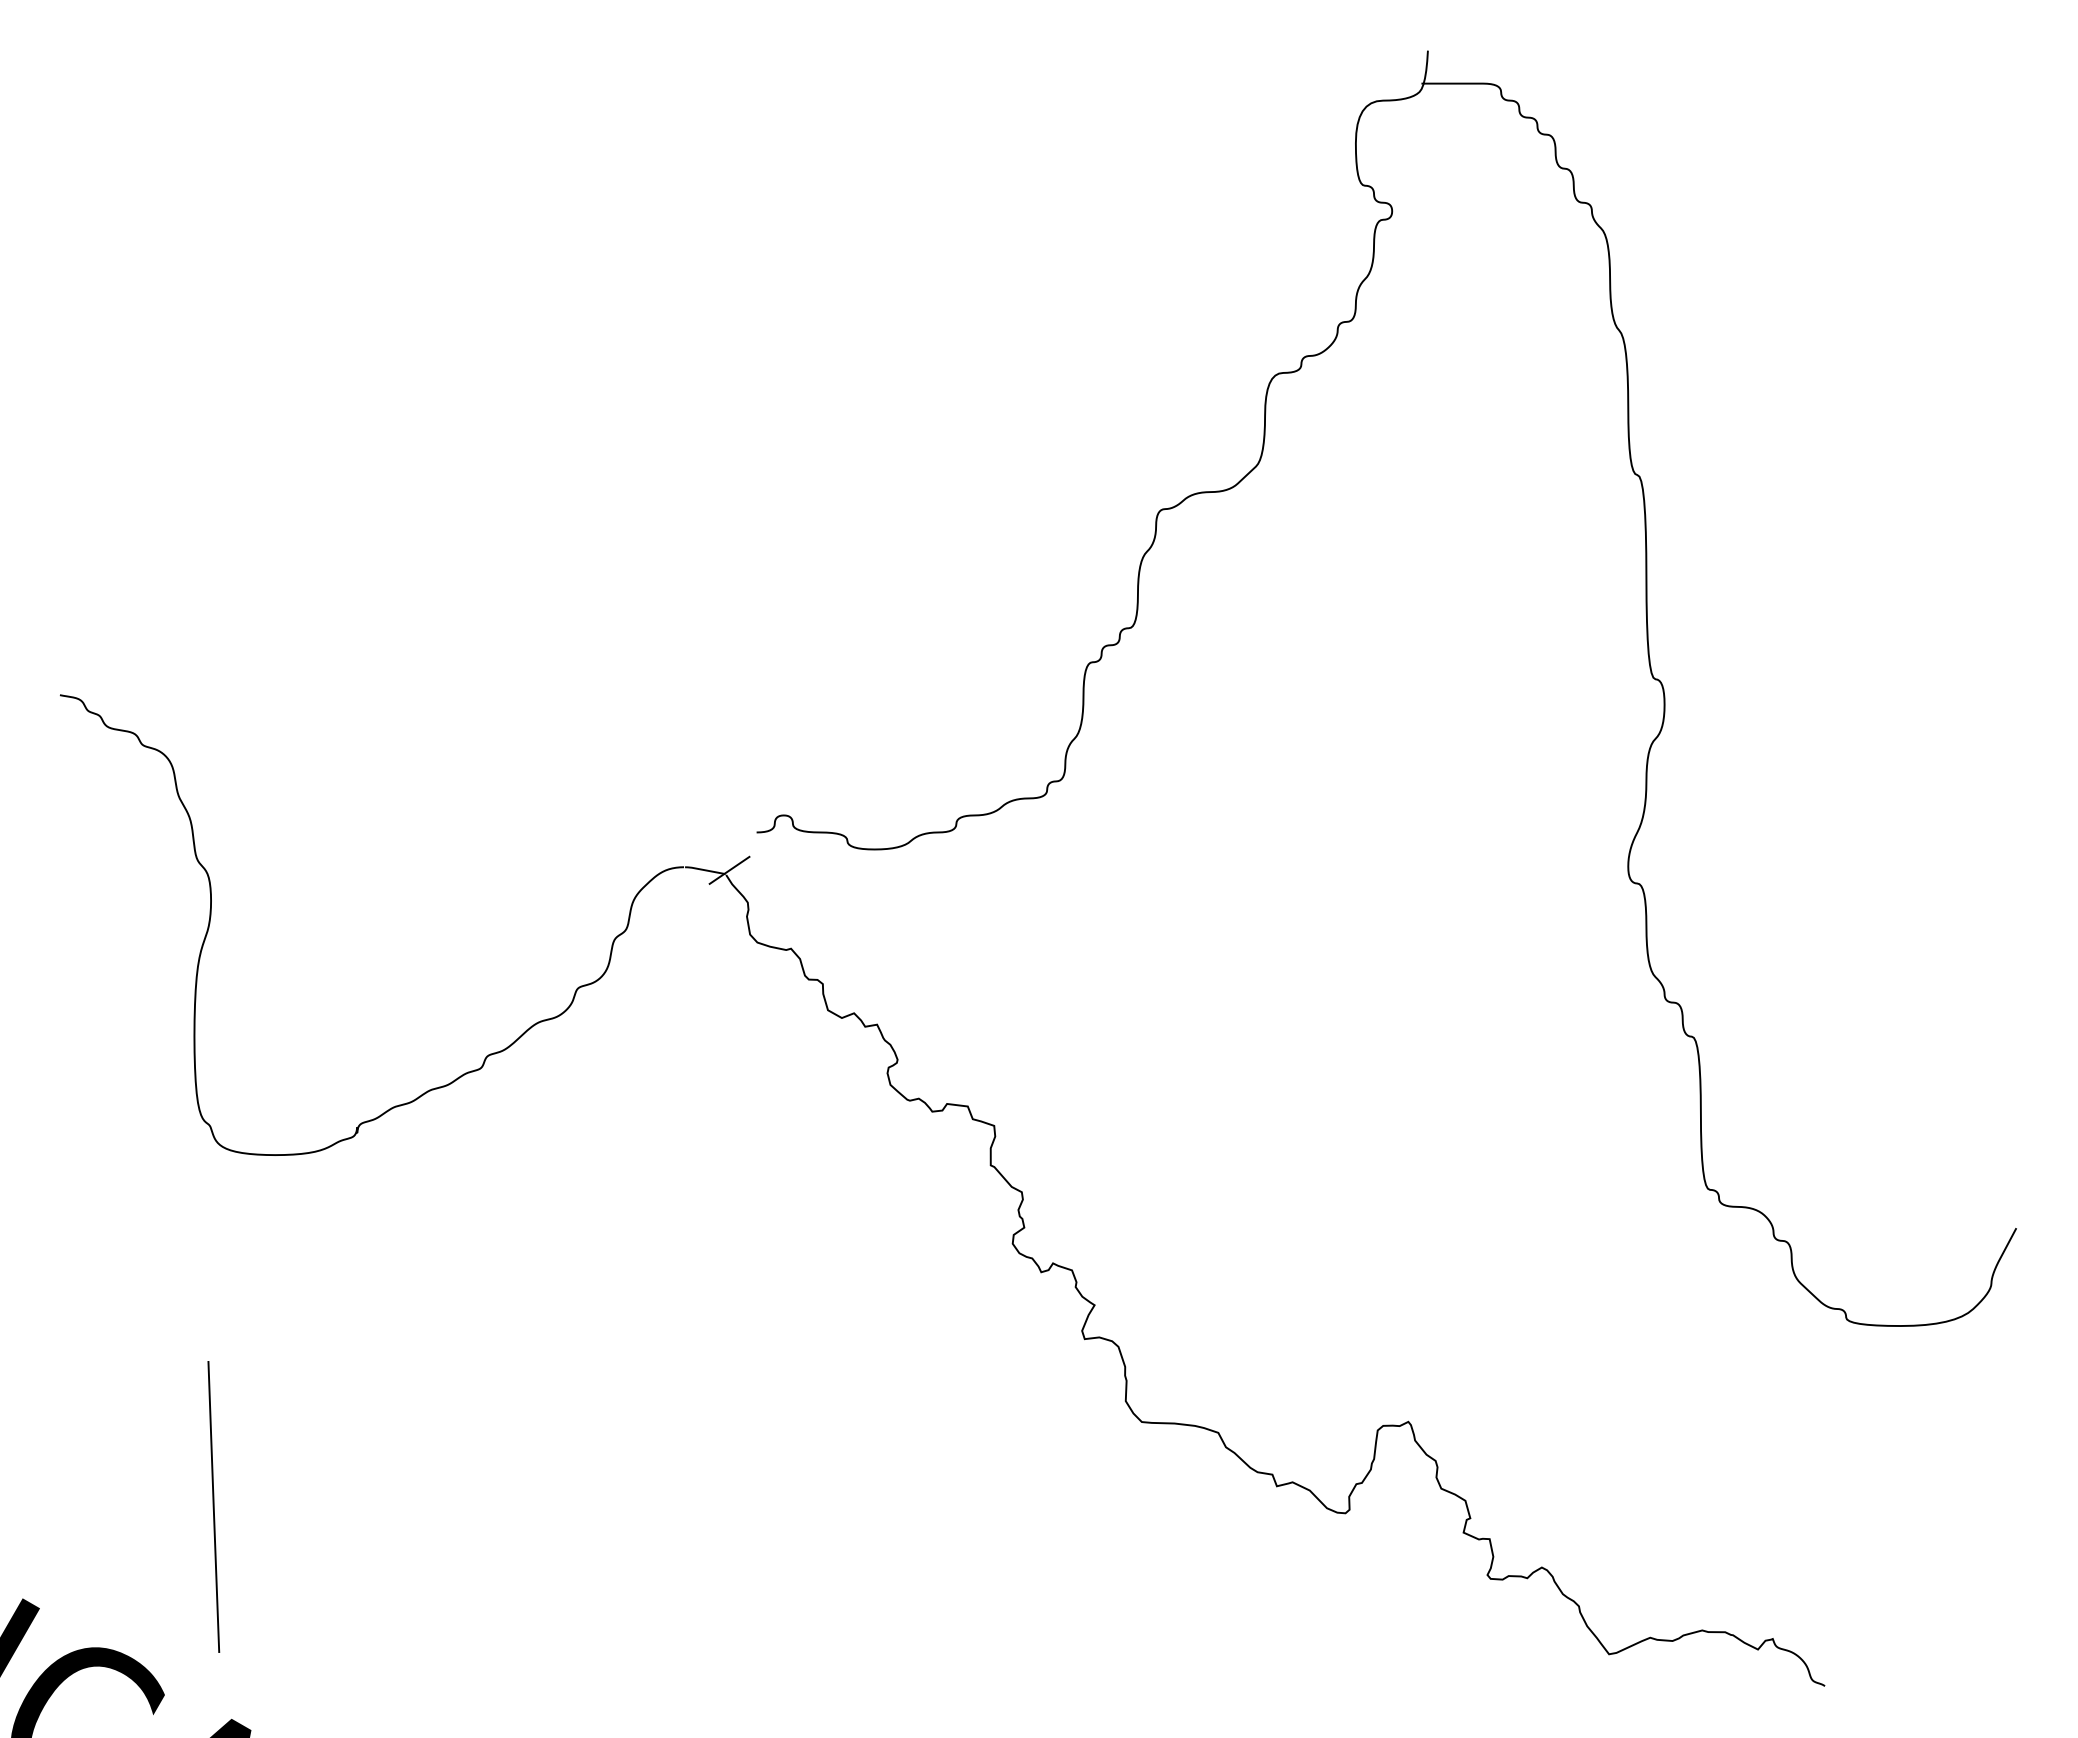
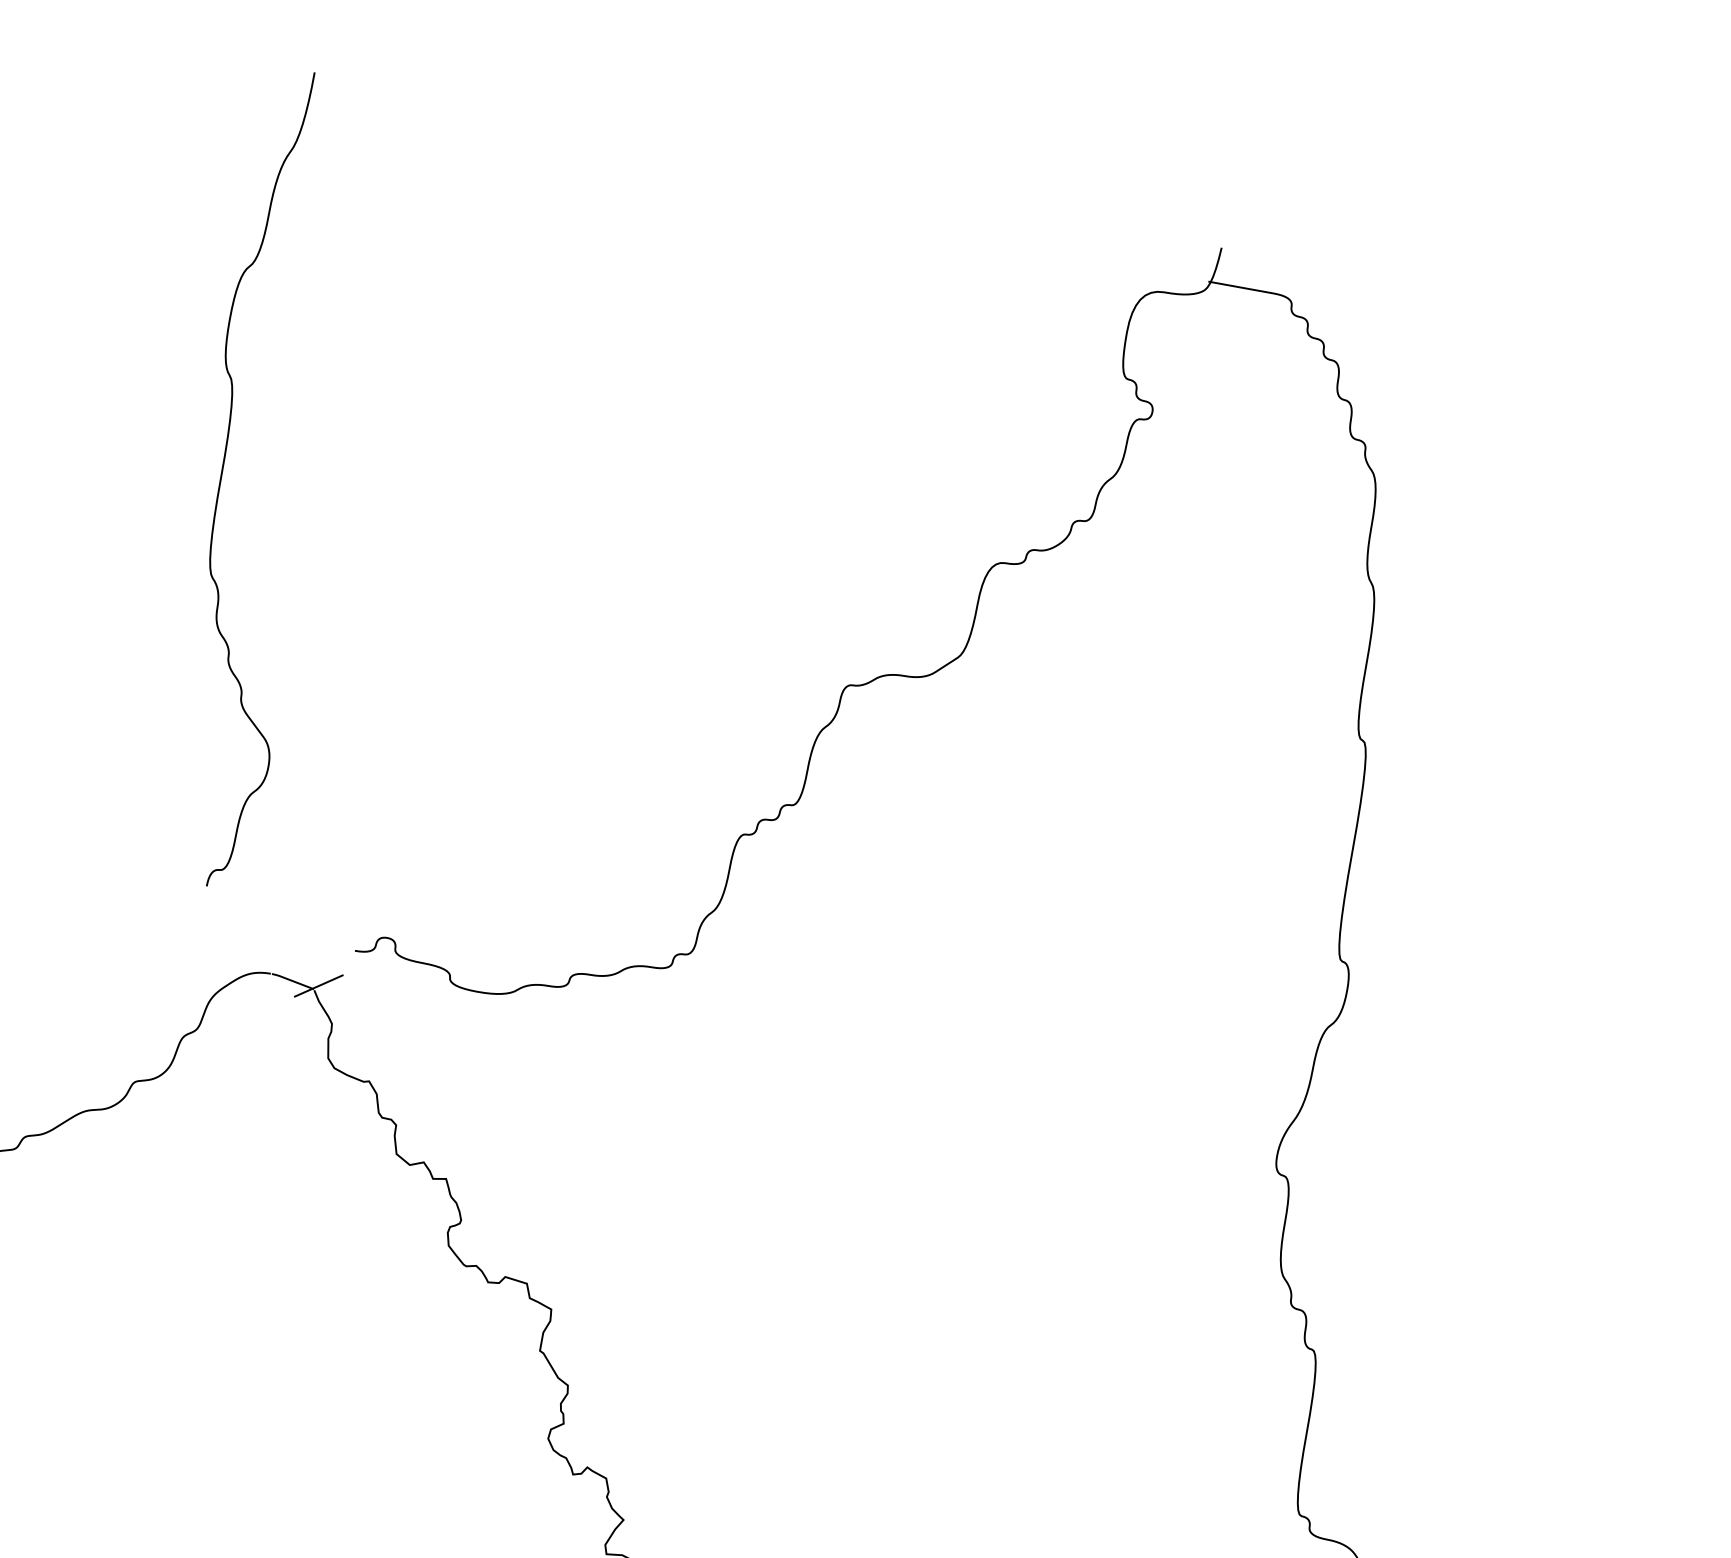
curve: (557, 419) -> (222, 472), added

